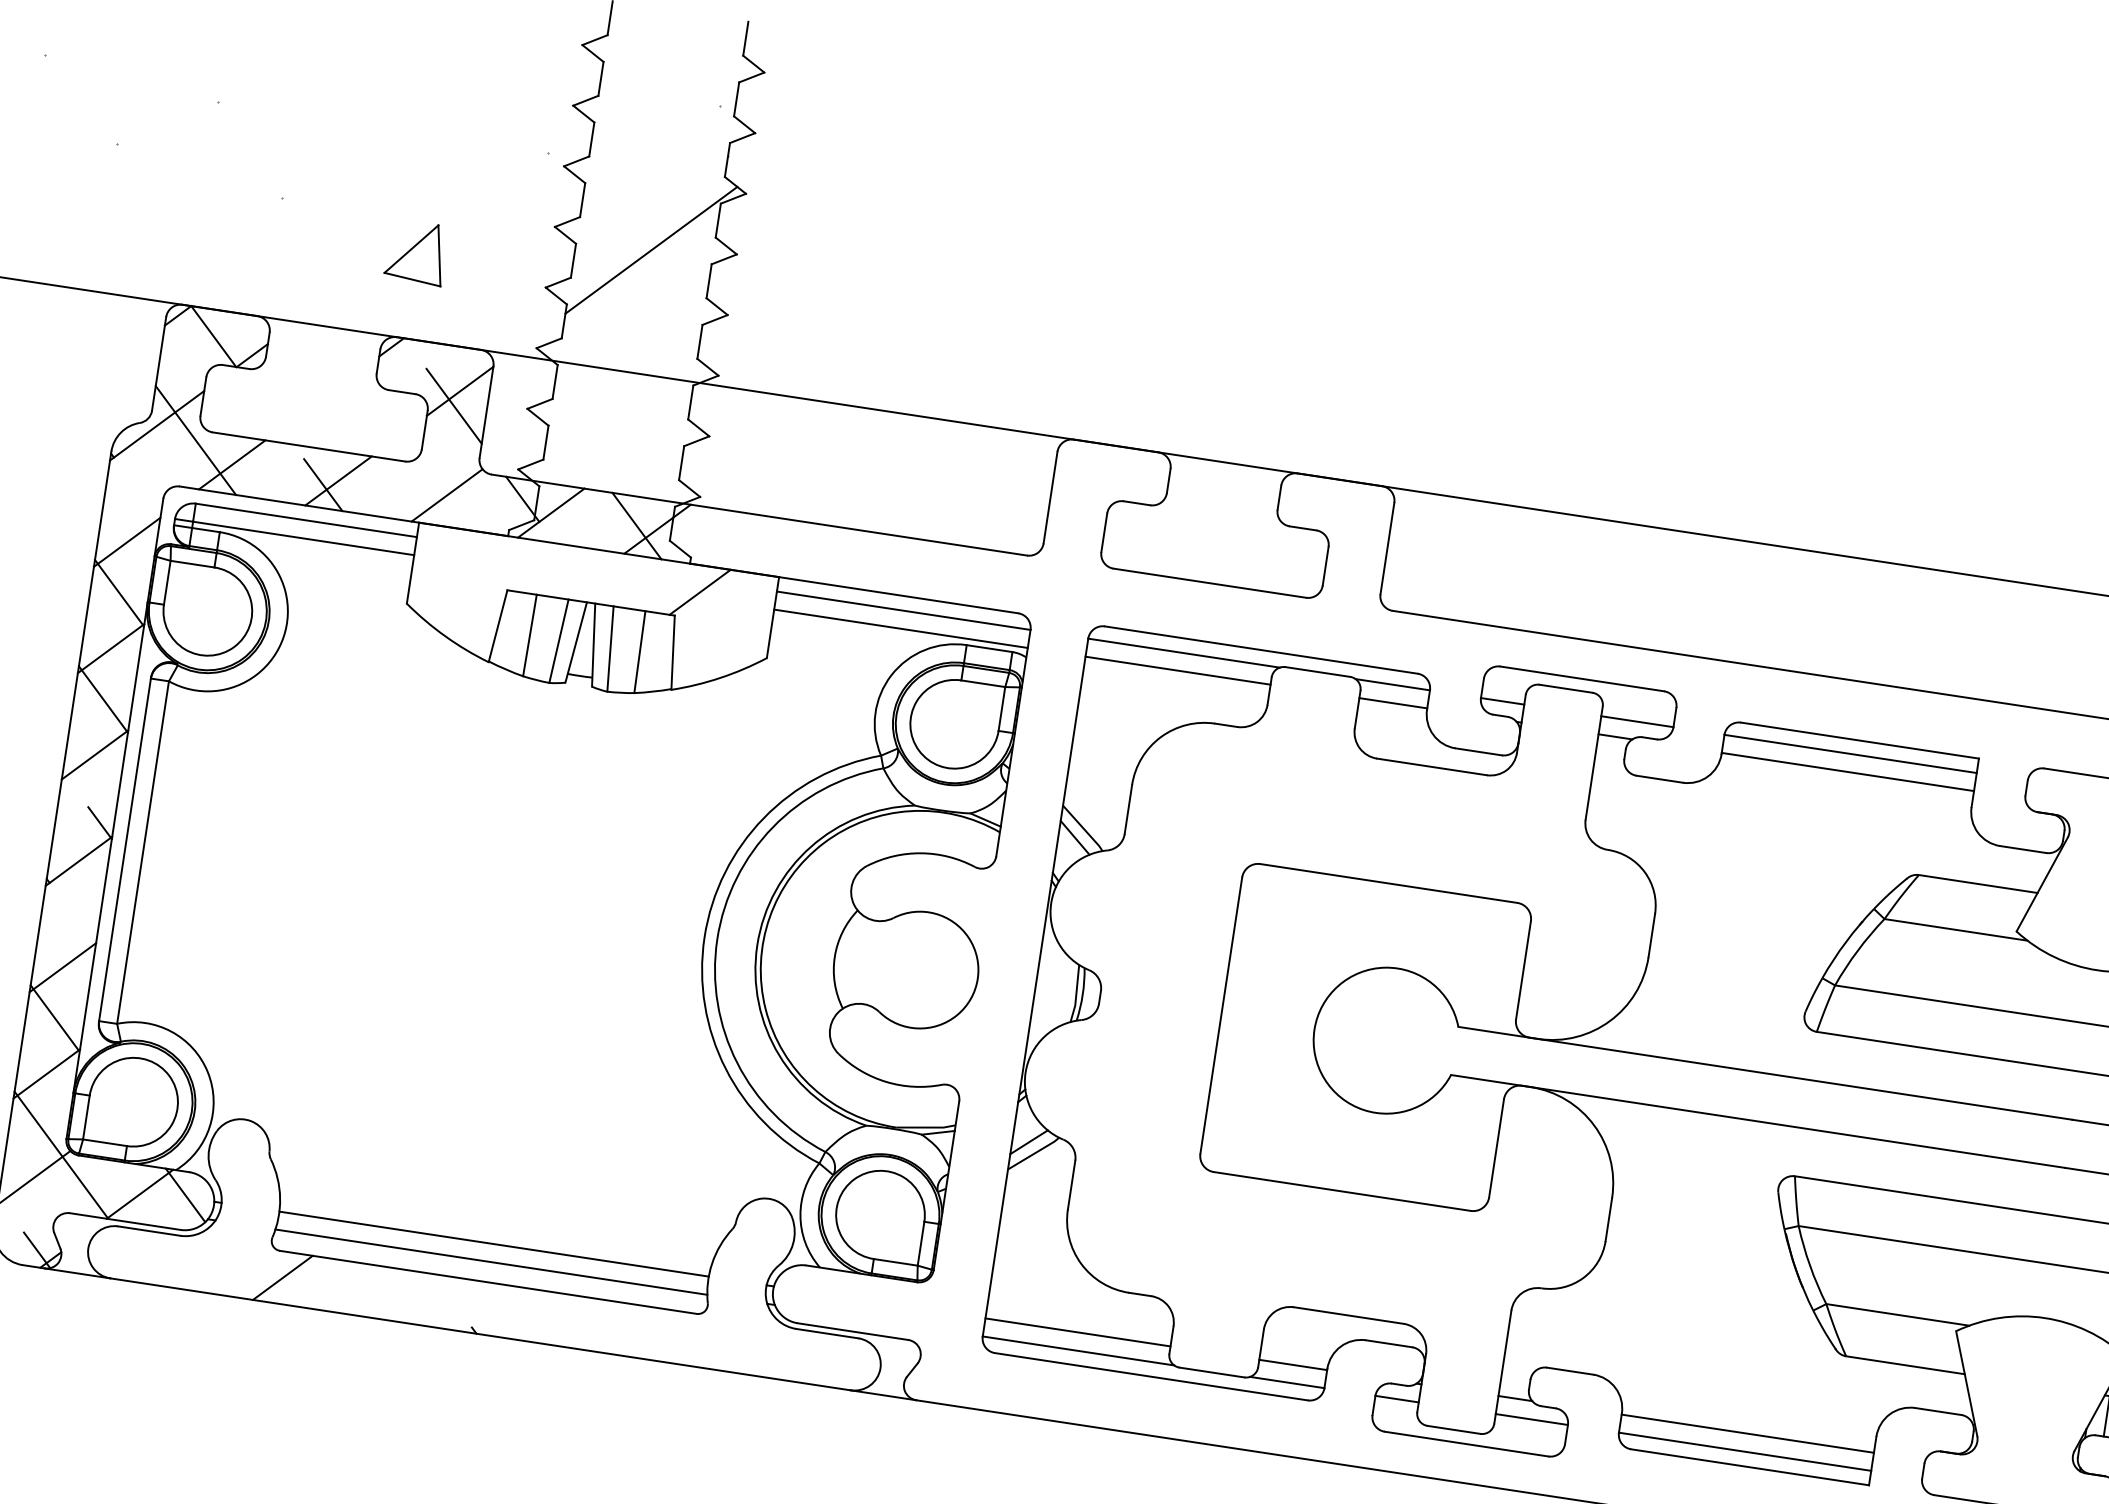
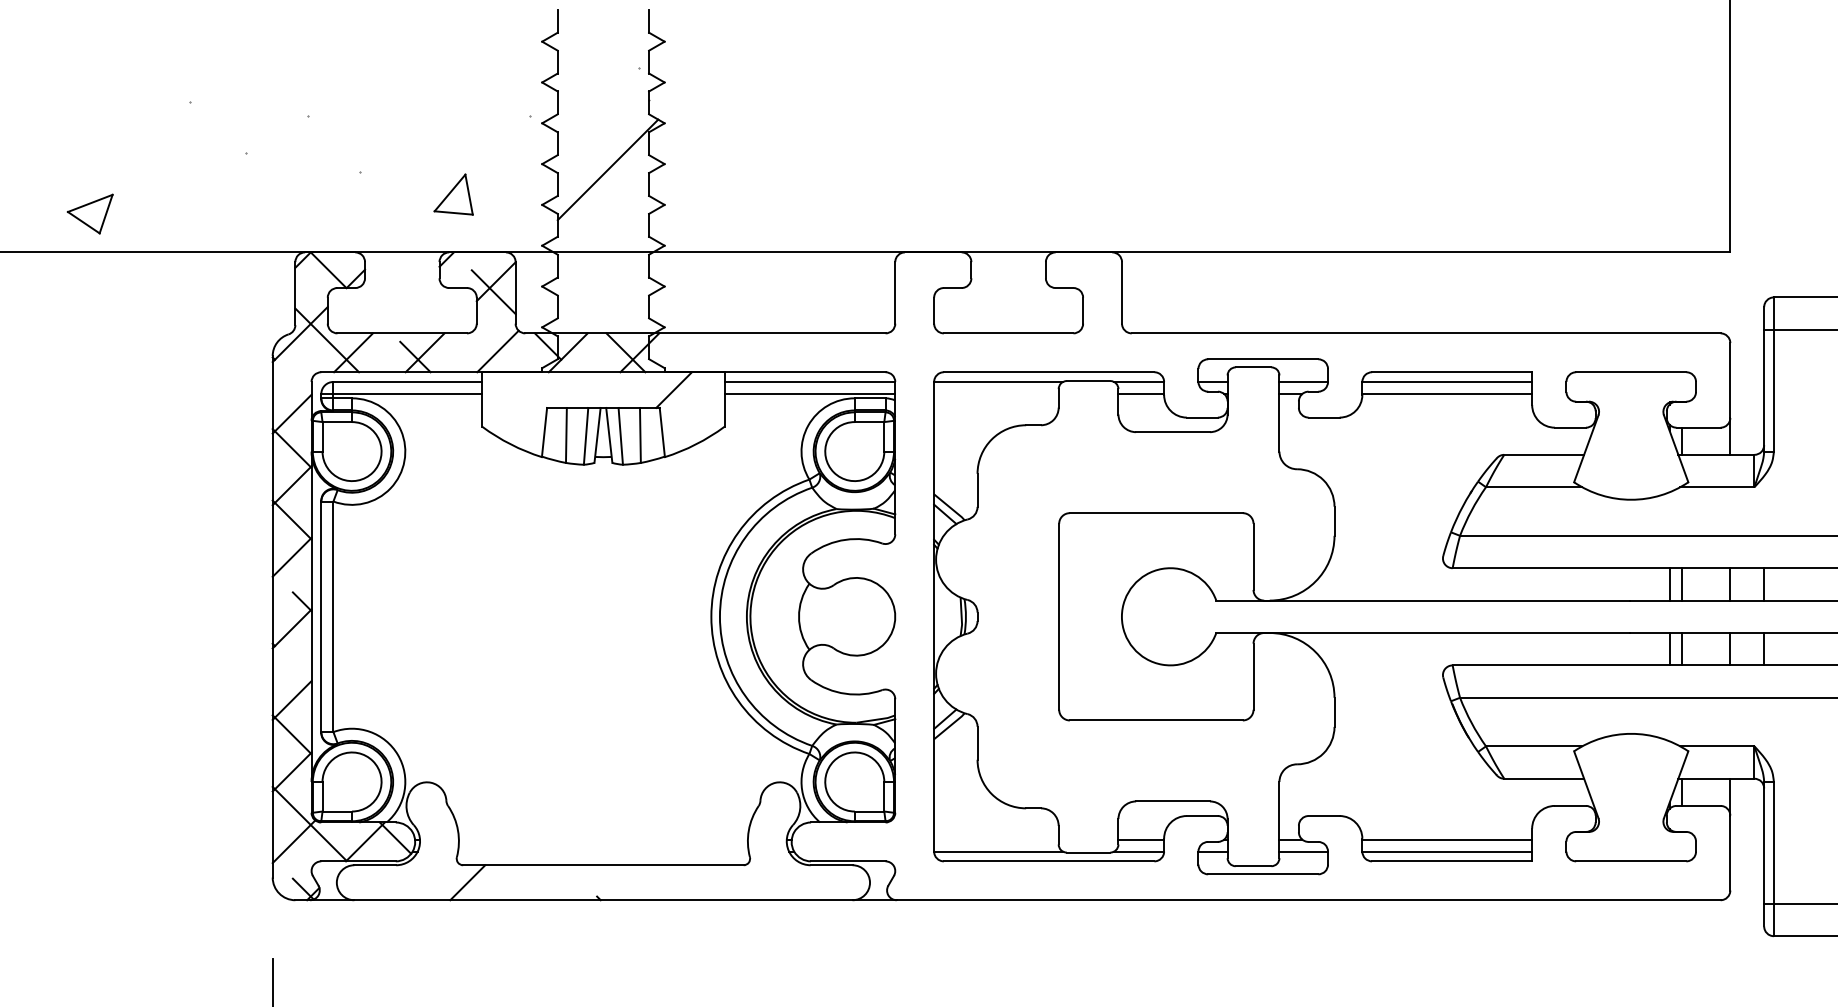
line: (1178, 671) -> (996, 394), removed
line: (492, 1243) -> (602, 839), removed
line: (491, 1261) -> (603, 851), removed
line: (1078, 1332) -> (996, 839), removed

